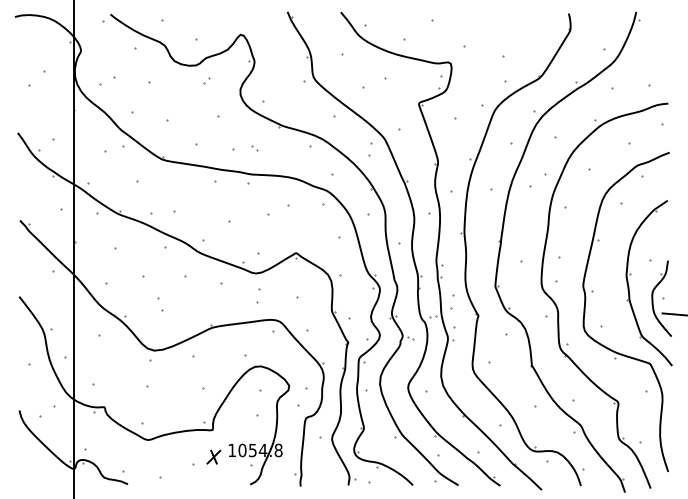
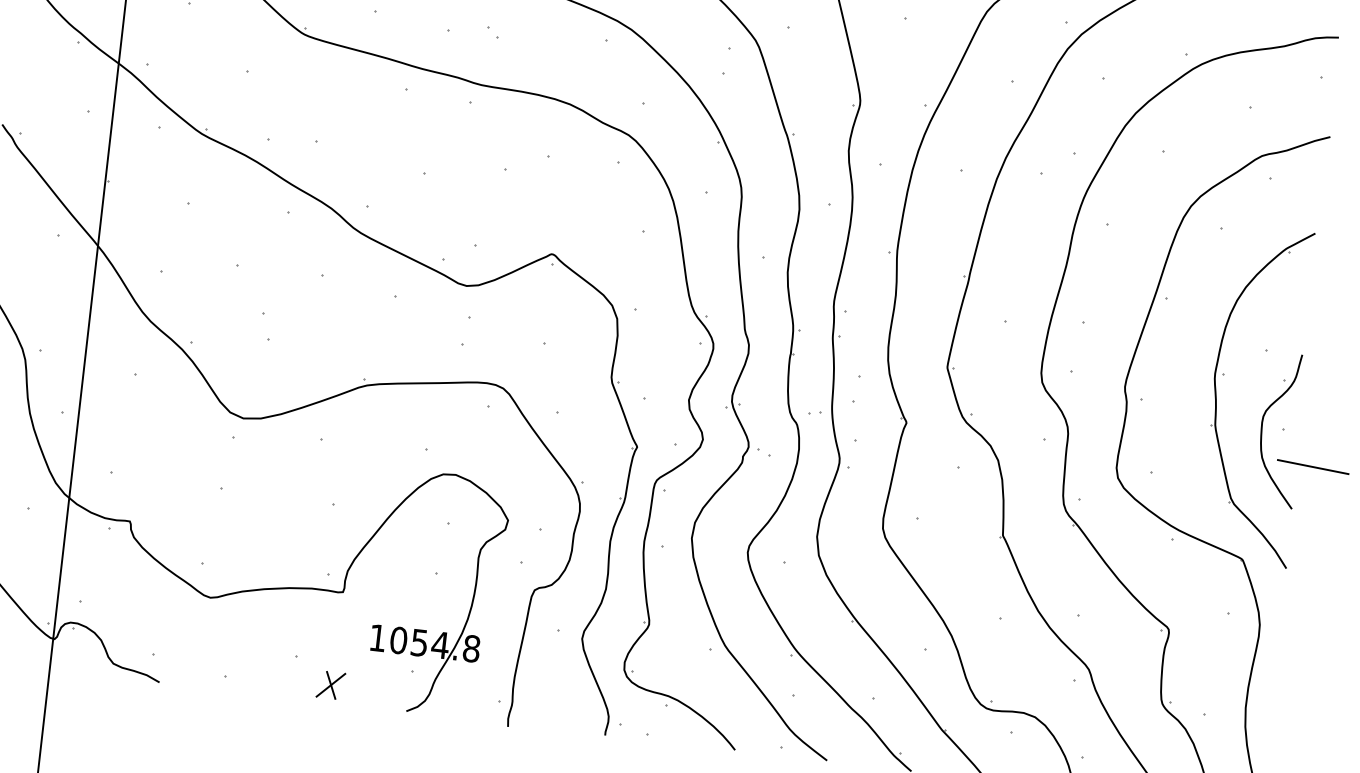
part: (213, 456) -> (330, 683), moved

